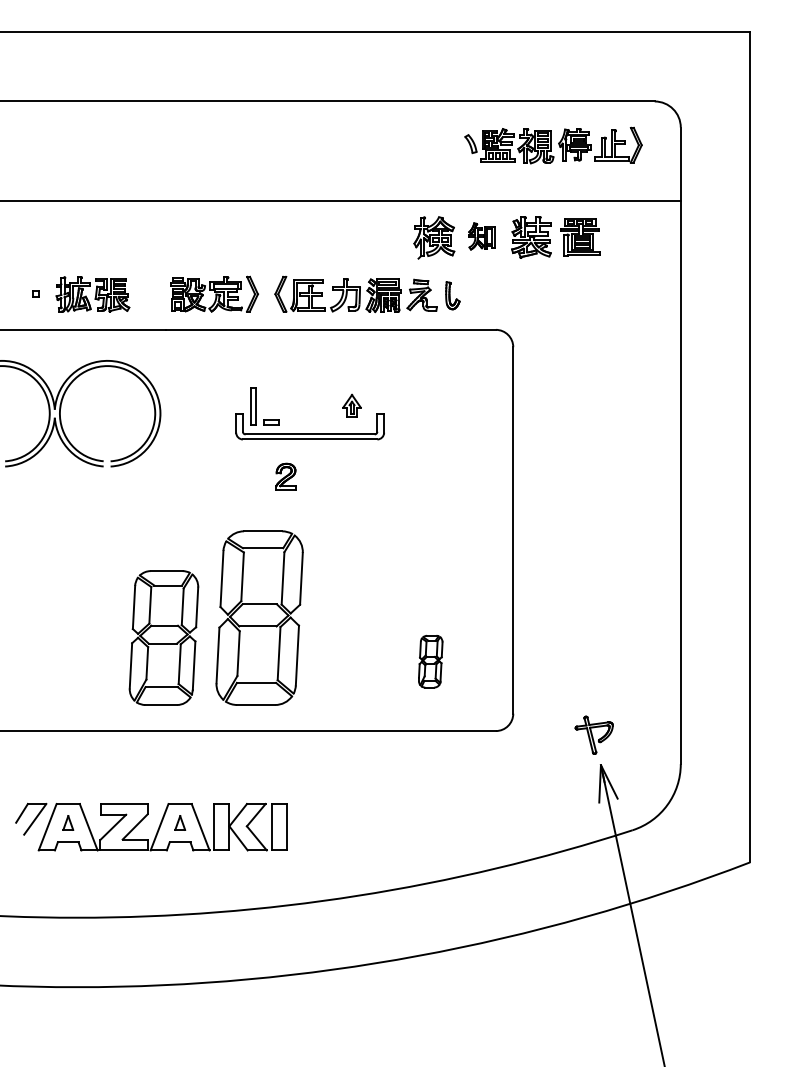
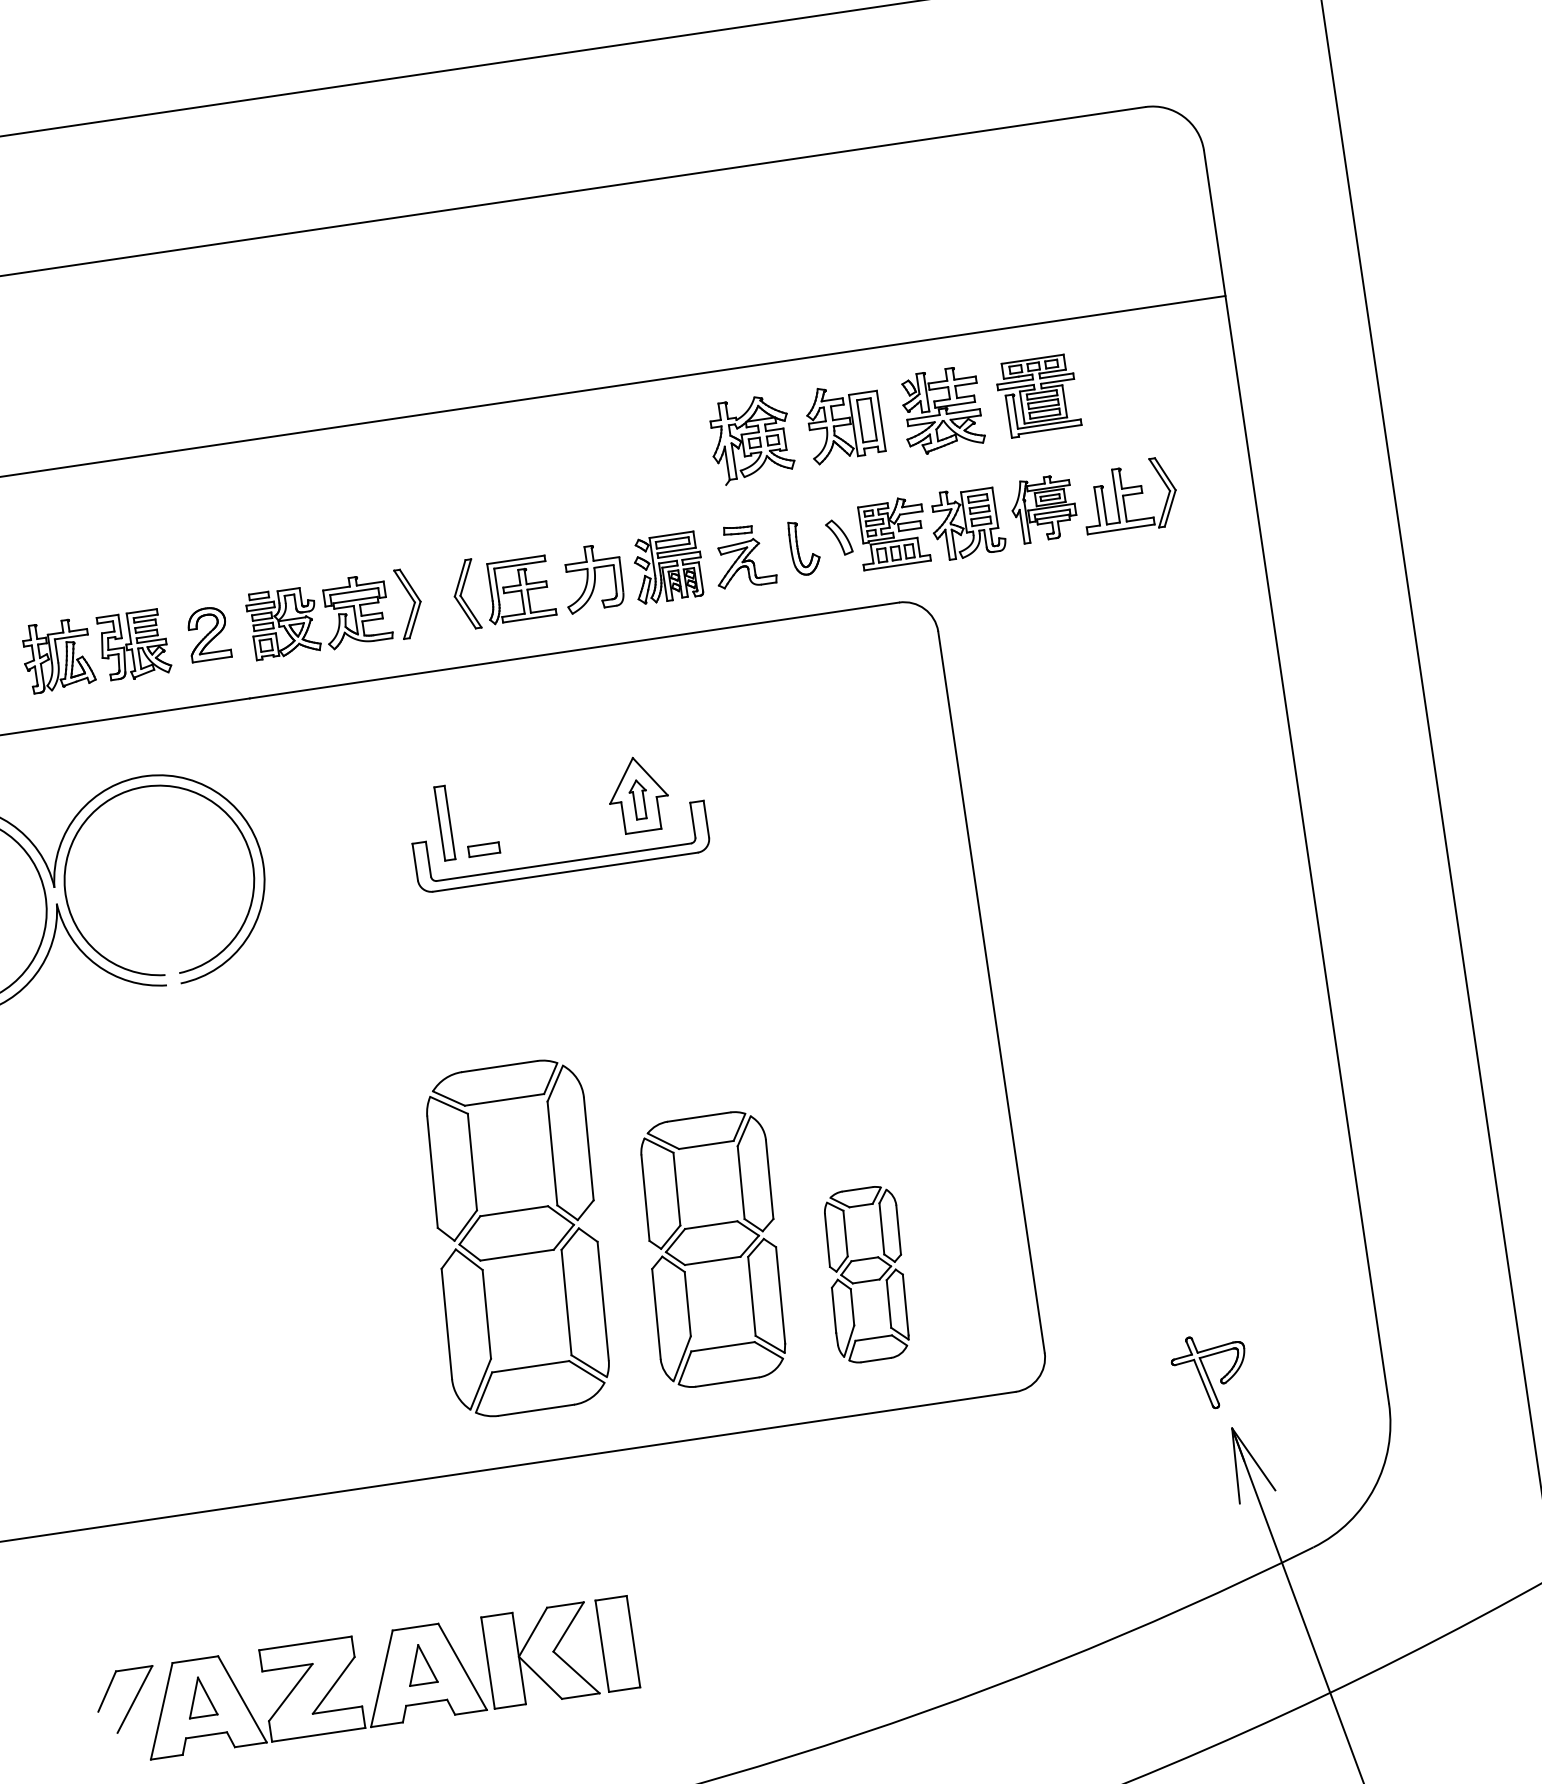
part: (553, 145) -> (1002, 516), moved
part: (481, 236) -> (843, 423), size x1.43
part: (351, 405) -> (636, 793), size x1.67
part: (285, 476) -> (207, 633), moved
part: (163, 637) -> (712, 1248), moved
part: (430, 661) -> (866, 1274), size x1.67
part: (68, 822) -> (201, 1696), size x1.43
part: (180, 822) -> (421, 1663), size x1.43

